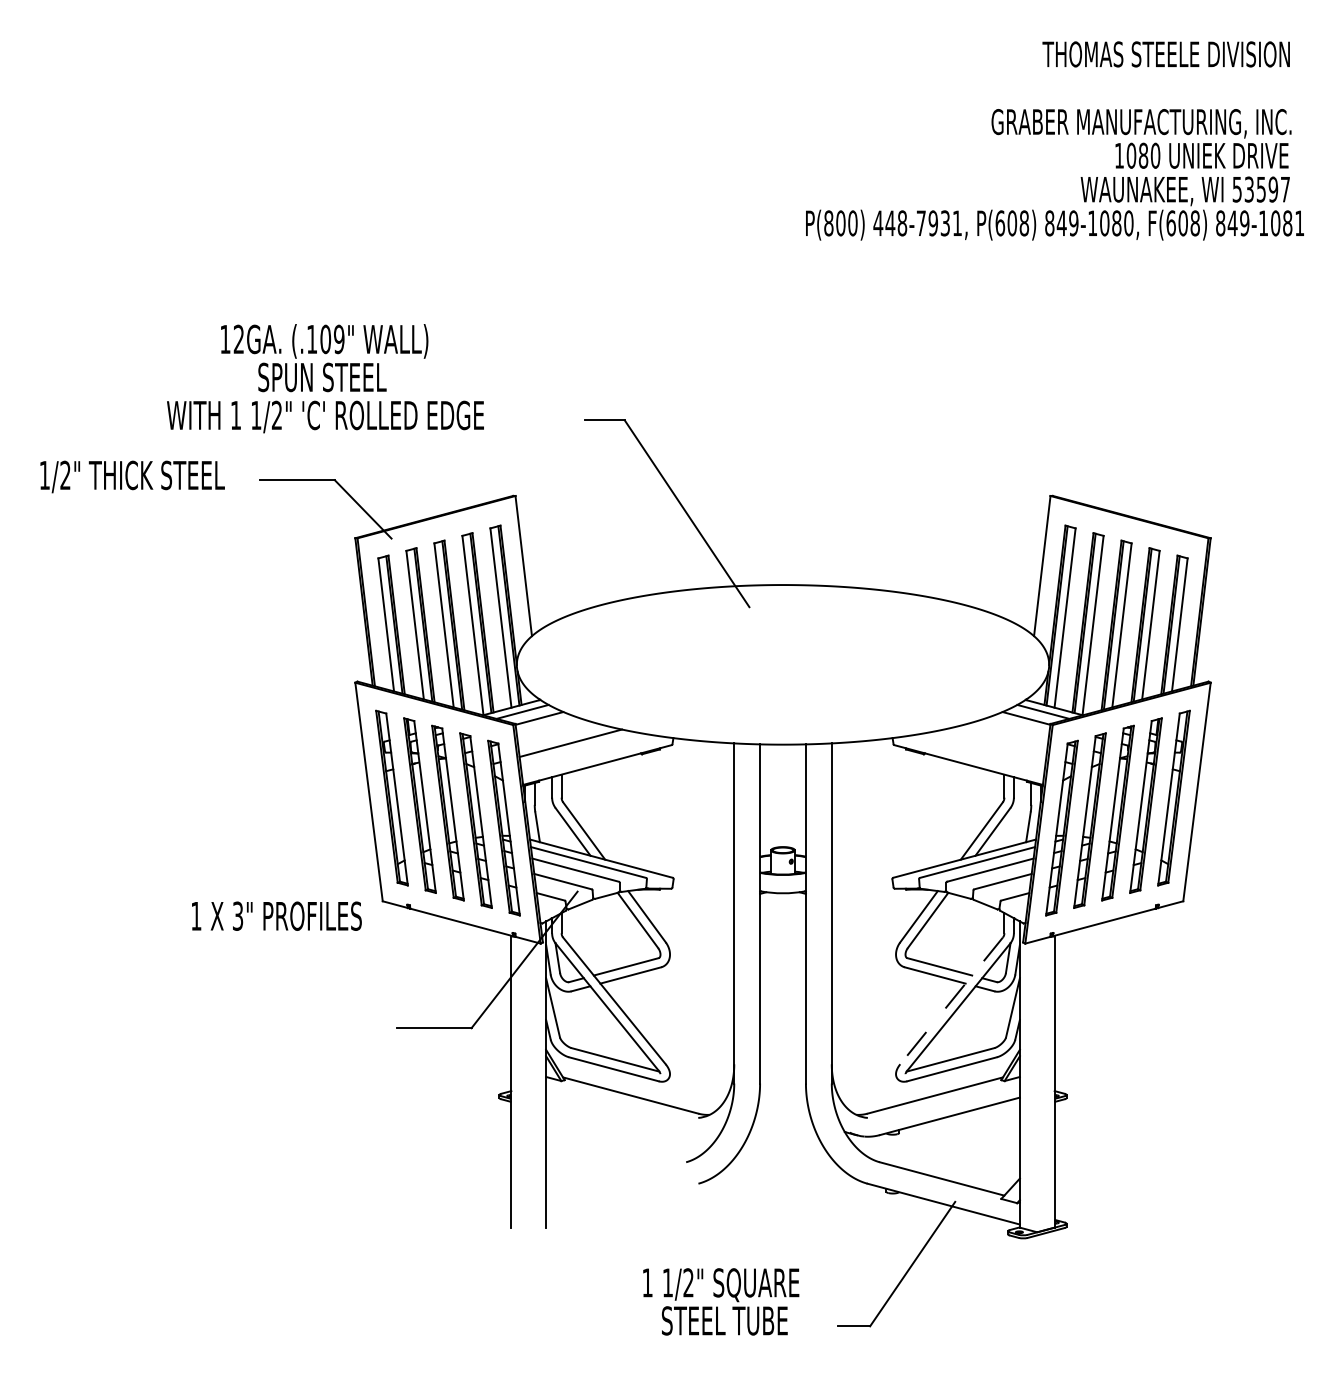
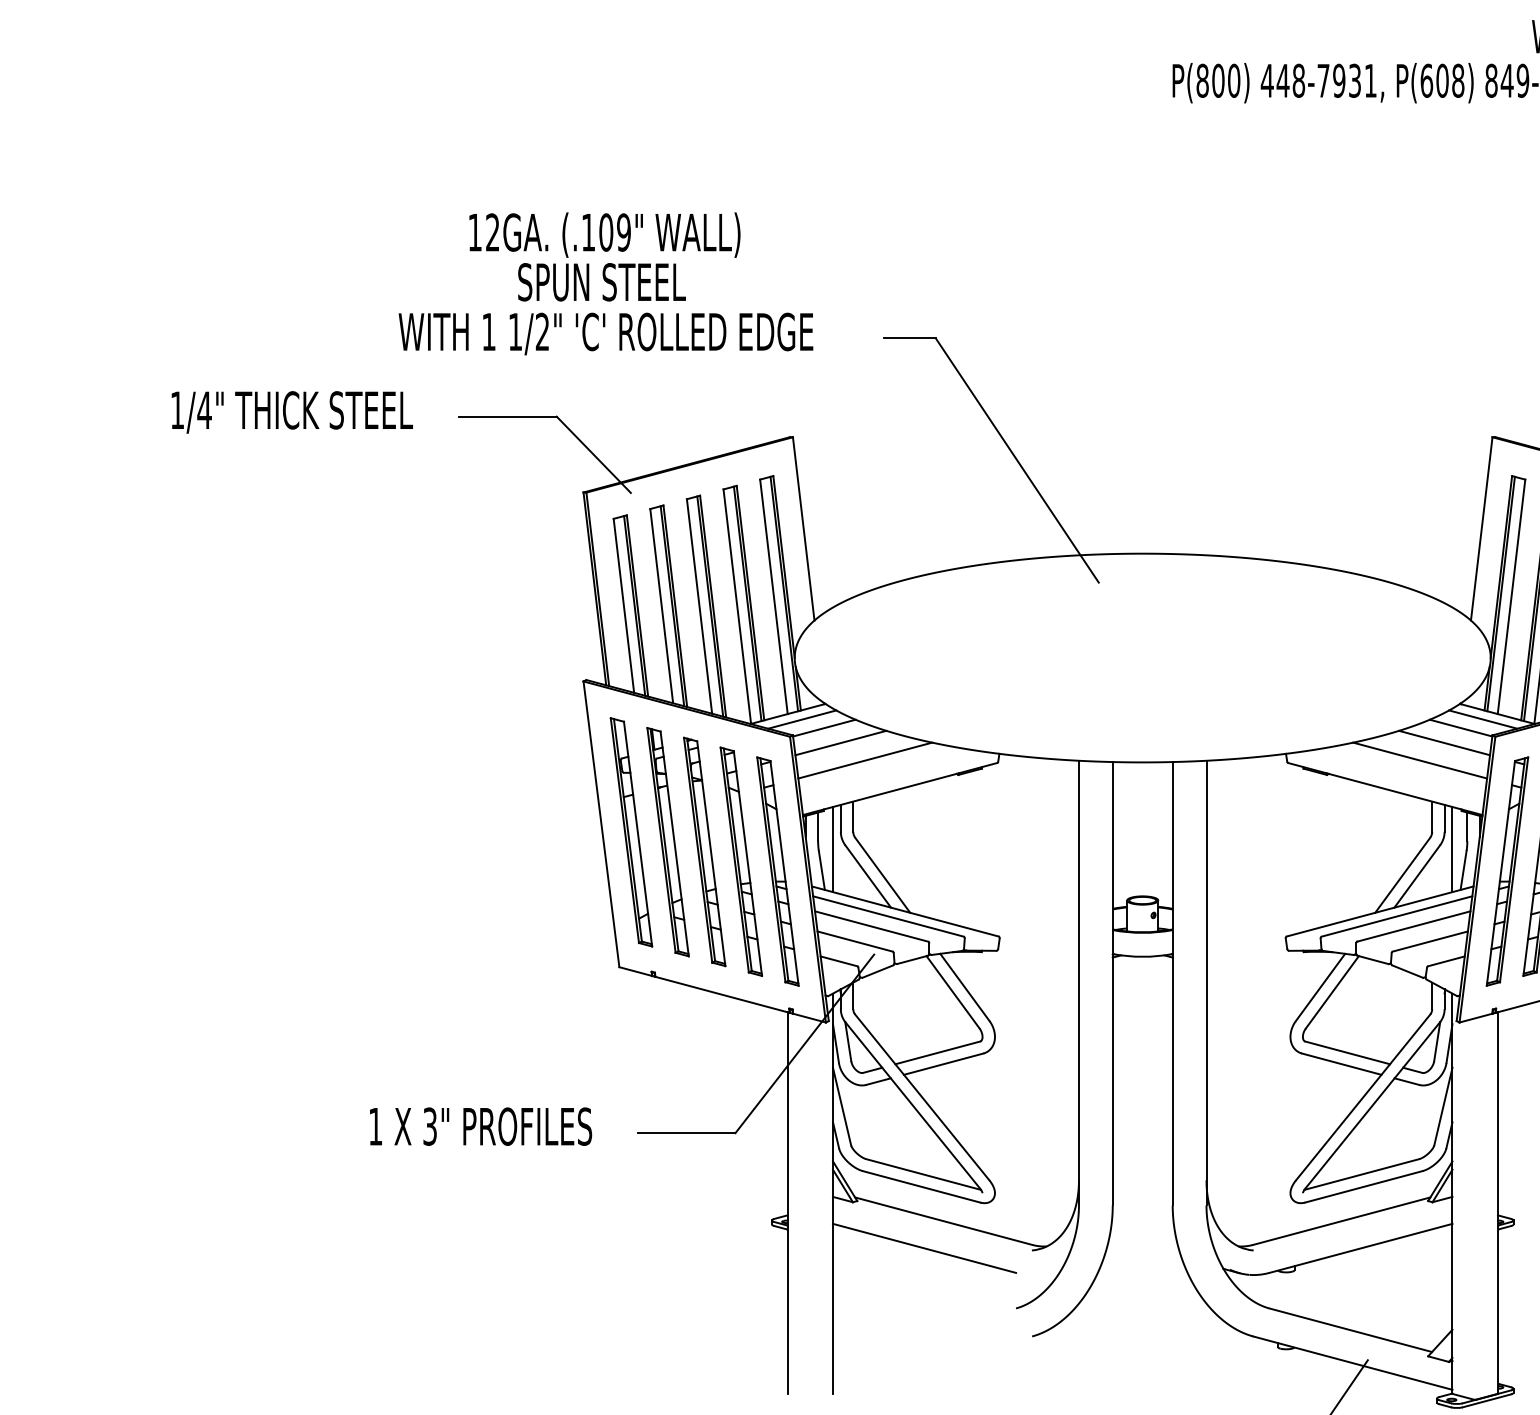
text: (325, 378) -> (605, 283), moved
text: (65, 474) -> (204, 409), 1/2" -> 1/4"
line: (552, 729) -> (841, 742), added
line: (1013, 729) -> (1444, 742), added
line: (995, 742) -> (1420, 759), added
line: (546, 810) -> (833, 848), added
line: (1019, 810) -> (1451, 848), added
text: (276, 915) -> (480, 1125), moved
line: (951, 1000) -> (1363, 1096), dashed -> solid
line: (616, 1116) -> (925, 1248), added

